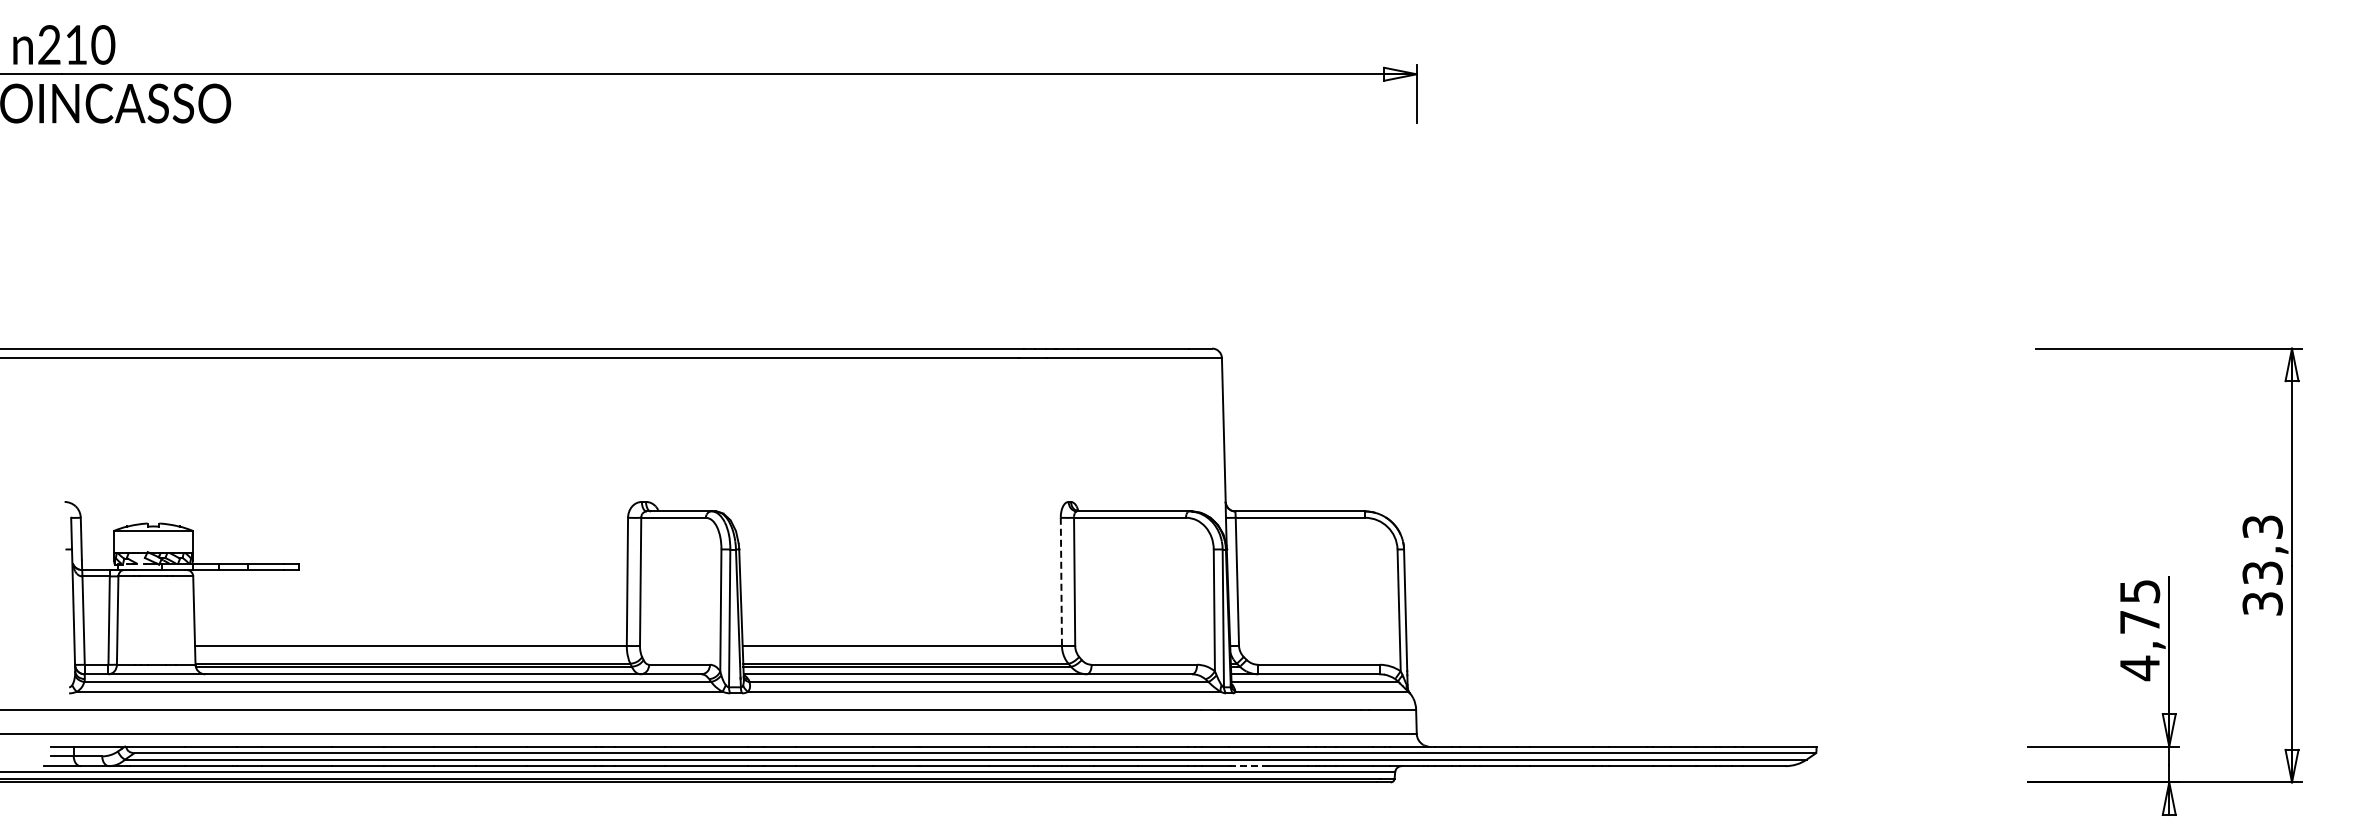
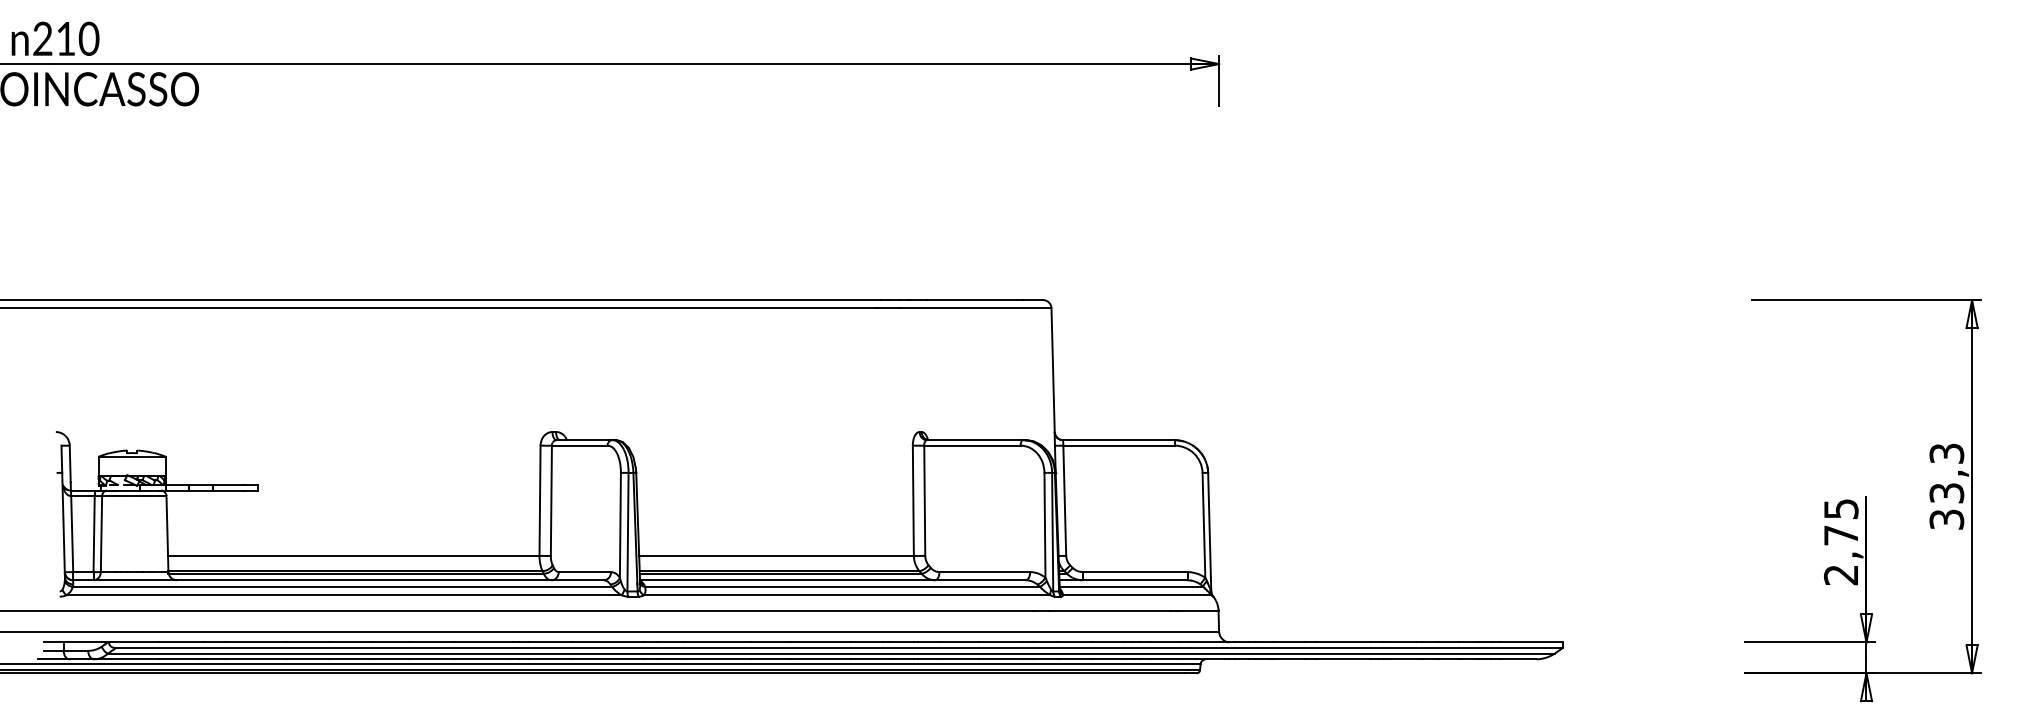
line: (1061, 582) -> (913, 501), dashed -> solid
text: (2139, 668) -> (1840, 575), 4,75 -> 2,75
line: (1250, 766) -> (1076, 659), dashed -> solid

